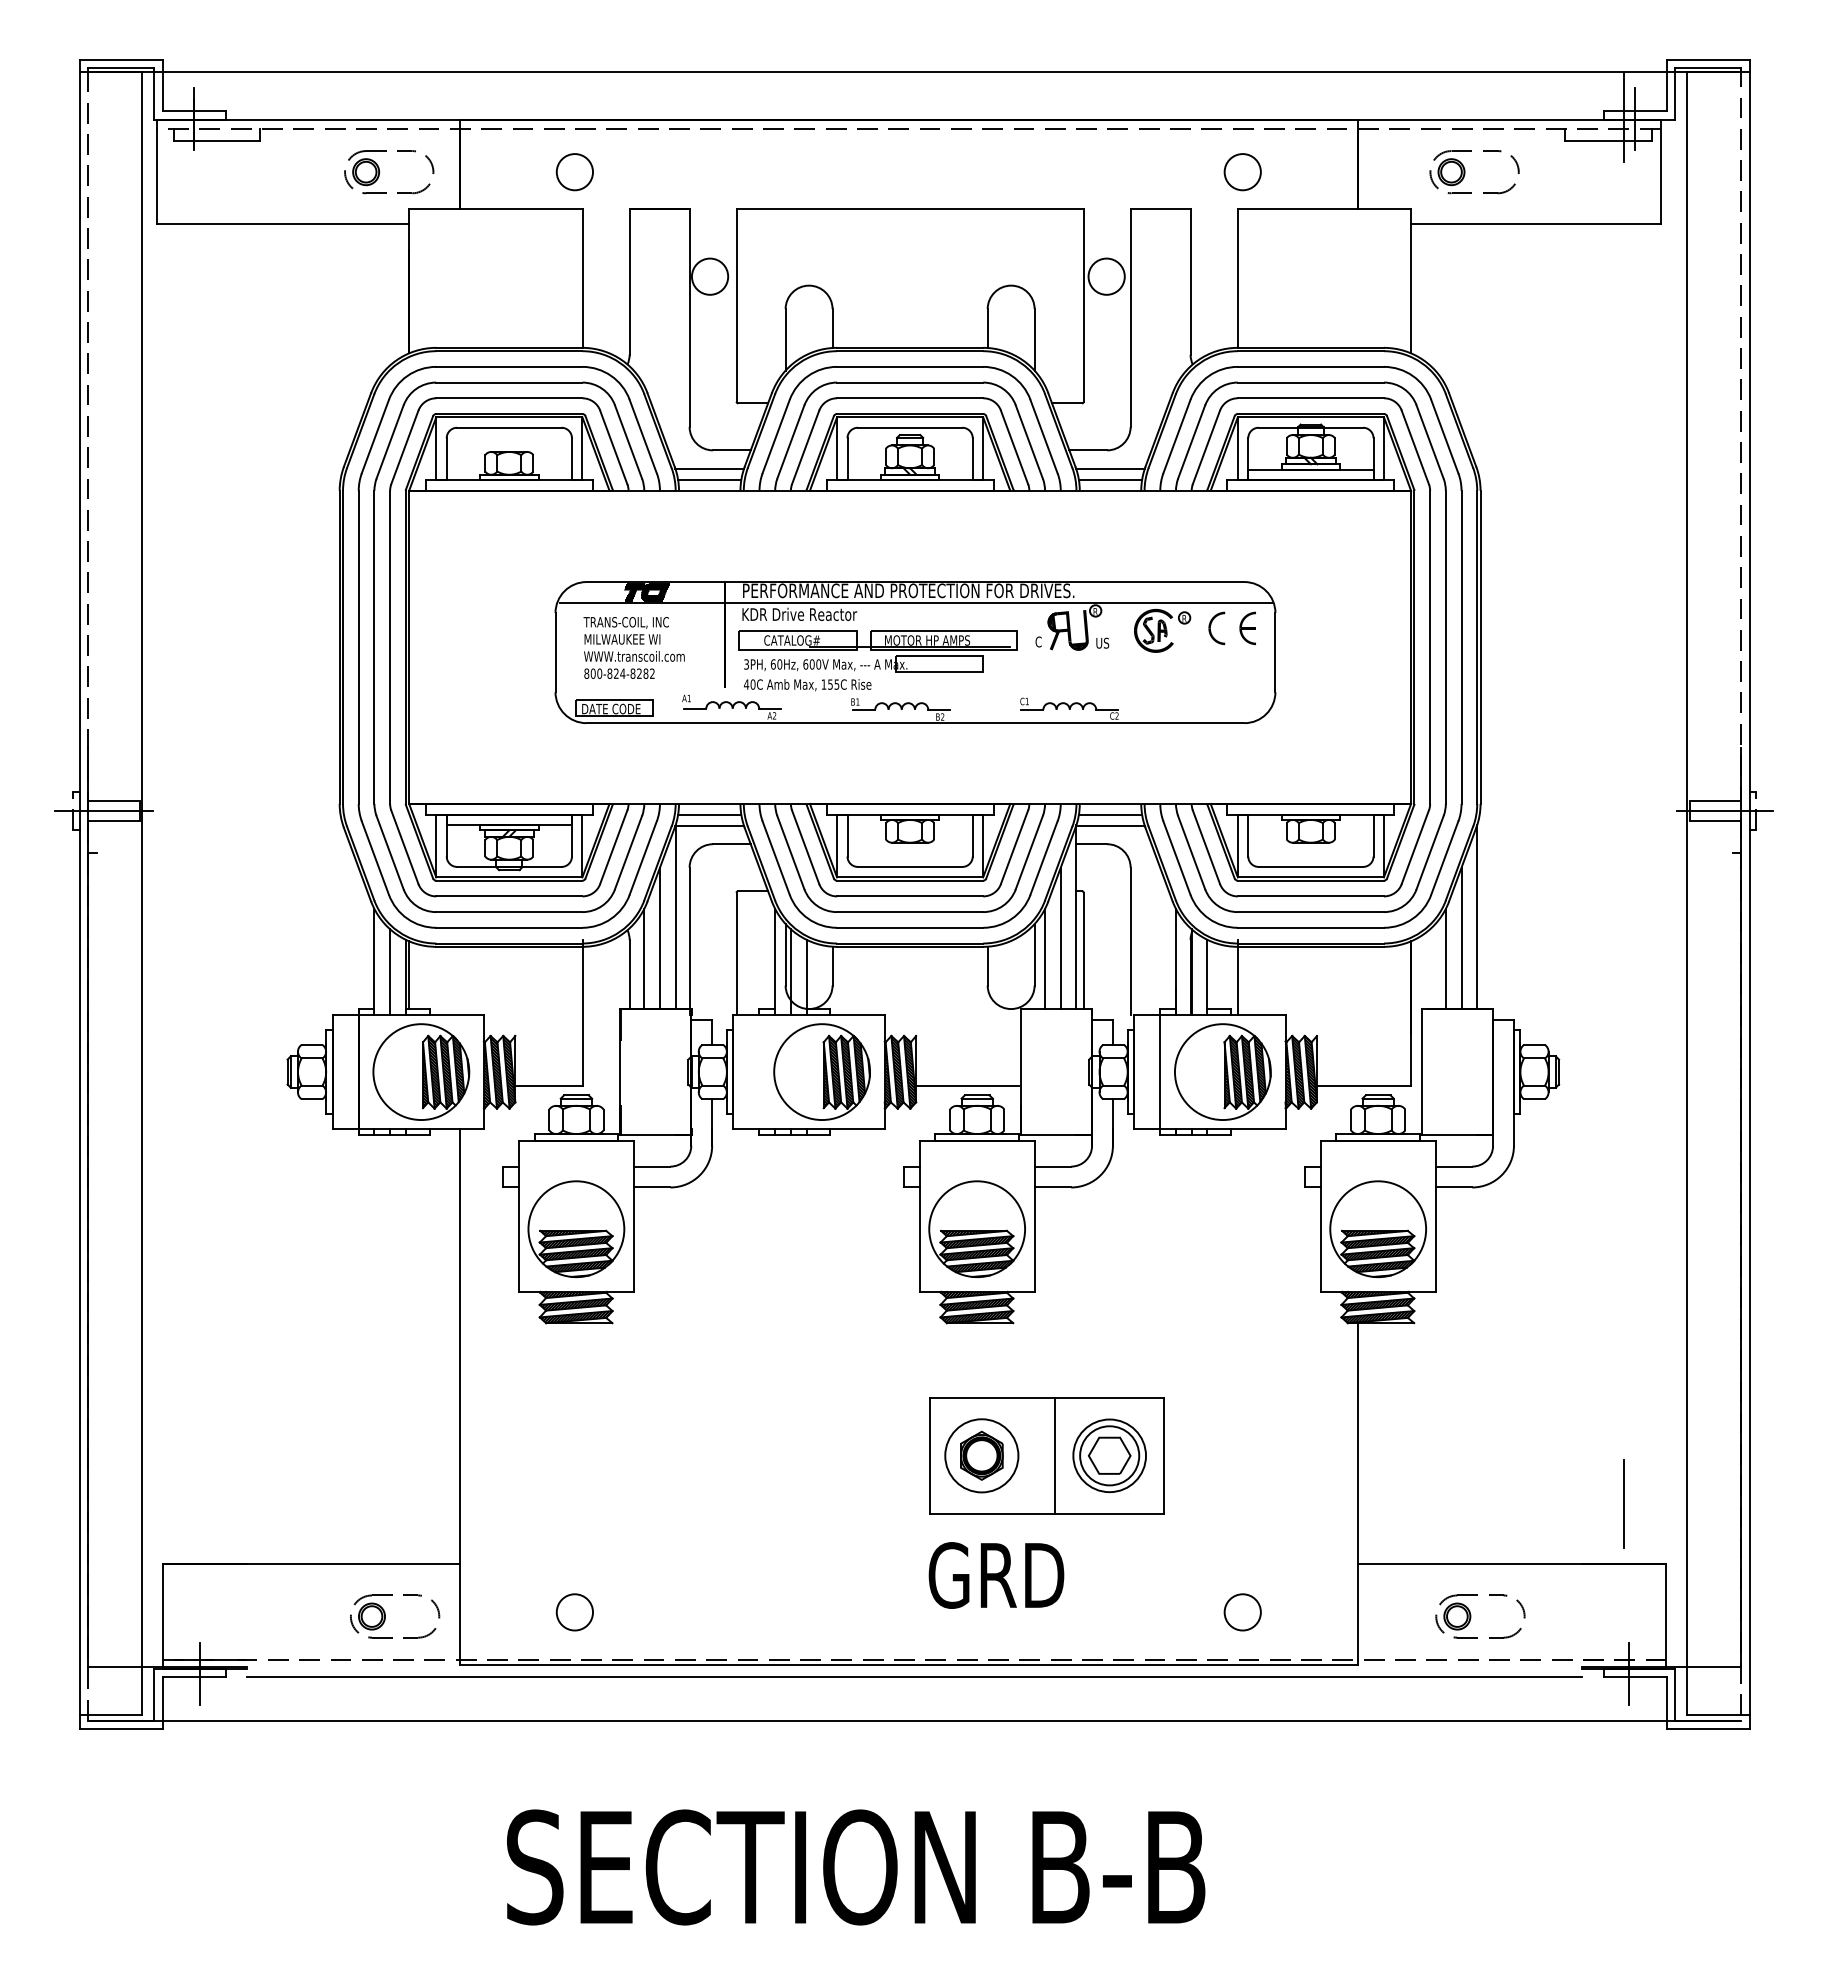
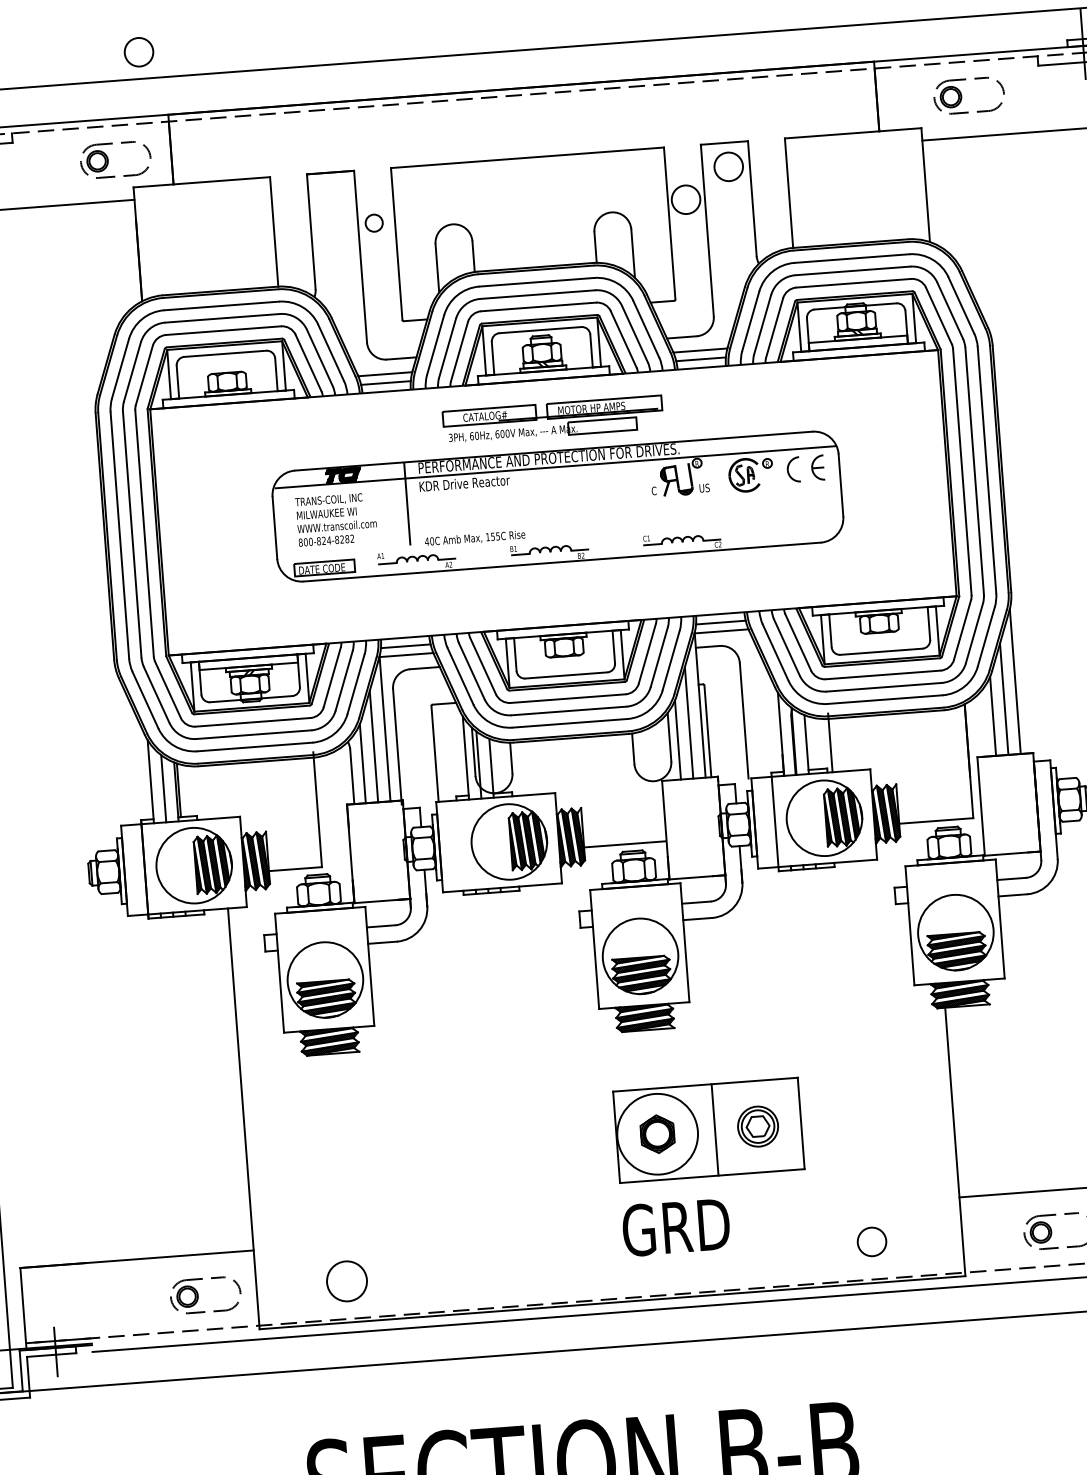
circle: (574, 172) -> (138, 52), moved
circle: (1242, 172) -> (728, 167), moved
circle: (709, 276) -> (373, 223), size x0.6
part: (877, 651) -> (553, 419), moved
circle: (981, 1455) -> (657, 1134), size x1.4
part: (1109, 1455) -> (757, 1126), size x0.7
circle: (574, 1612) -> (346, 1281), size x1.4

